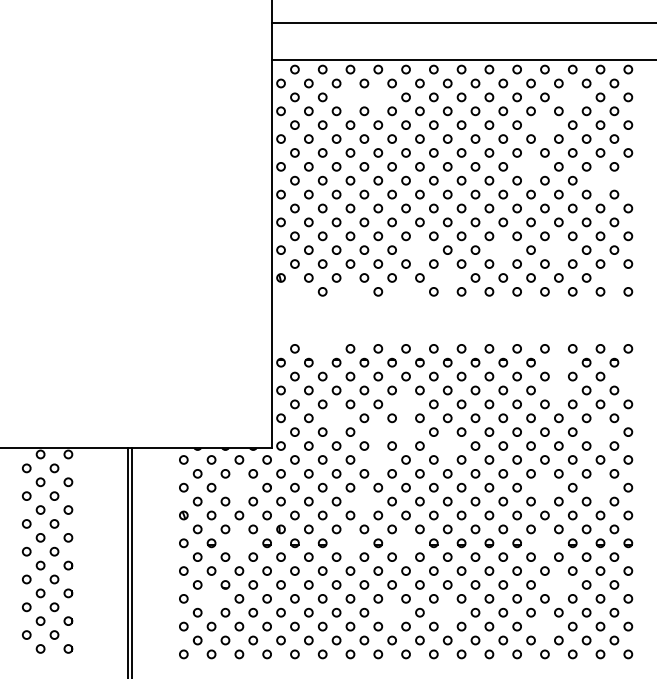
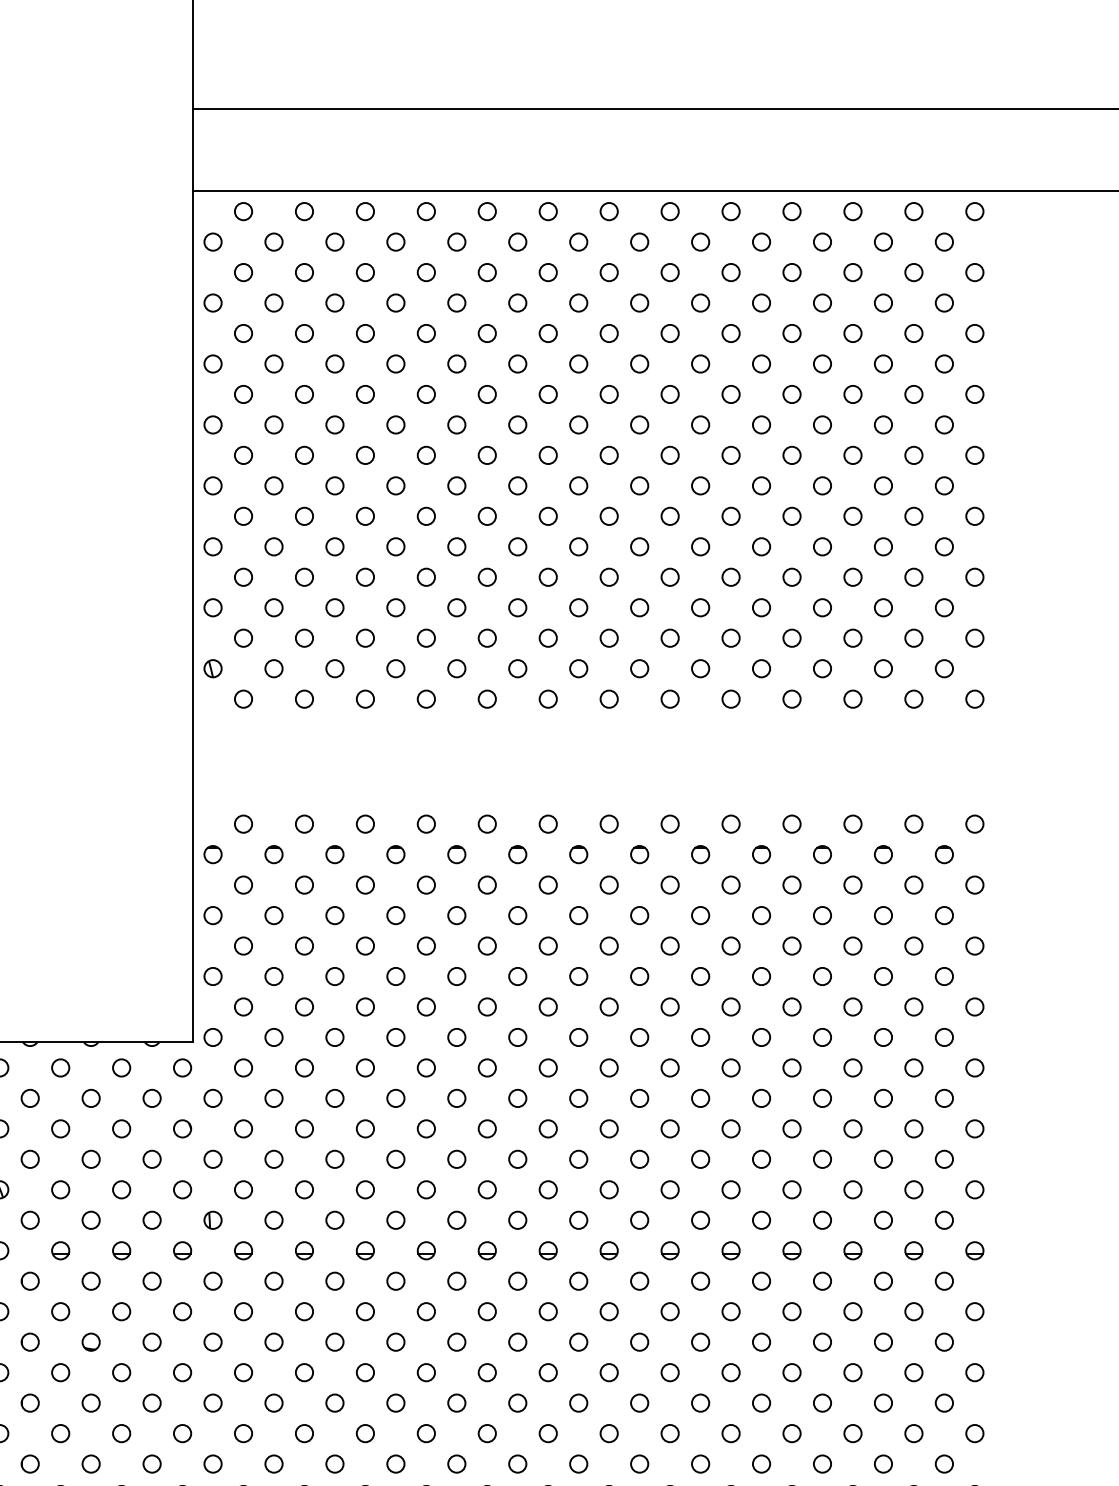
circle: (350, 97) -> (365, 272), added
circle: (378, 97) -> (426, 272), added
circle: (572, 97) -> (852, 272), added
circle: (544, 124) -> (791, 332), added
circle: (530, 166) -> (760, 424), added
circle: (600, 180) -> (913, 454), added
circle: (628, 180) -> (975, 454), added
circle: (419, 249) -> (516, 606), added
circle: (503, 249) -> (701, 606), added
circle: (558, 249) -> (821, 606), added
circle: (447, 277) -> (578, 667), added
circle: (614, 277) -> (944, 667), added
circle: (294, 291) -> (242, 698), added
circle: (350, 291) -> (365, 698), added
circle: (405, 291) -> (486, 698), added
circle: (322, 348) -> (303, 823), added
part: (558, 362) -> (821, 854), added
circle: (628, 376) -> (975, 884), added
circle: (558, 390) -> (821, 915), added
circle: (405, 404) -> (486, 946), added
circle: (336, 418) -> (334, 977), added
circle: (378, 431) -> (426, 1005), added
circle: (405, 431) -> (486, 1005), added
circle: (600, 431) -> (913, 1005), added
circle: (447, 445) -> (578, 1036), added
circle: (378, 459) -> (426, 1066), added
circle: (239, 487) -> (121, 1128), added
circle: (544, 487) -> (791, 1128), added
circle: (600, 487) -> (913, 1128), added
circle: (364, 501) -> (396, 1159), added
part: (239, 543) -> (121, 1251), added
part: (350, 543) -> (365, 1251), added
part: (405, 543) -> (486, 1251), added
part: (544, 543) -> (791, 1251), added
circle: (558, 584) -> (821, 1341), added
circle: (211, 598) -> (60, 1371), added
circle: (391, 612) -> (455, 1402), added
circle: (447, 612) -> (578, 1402), added
circle: (544, 626) -> (791, 1433), added

